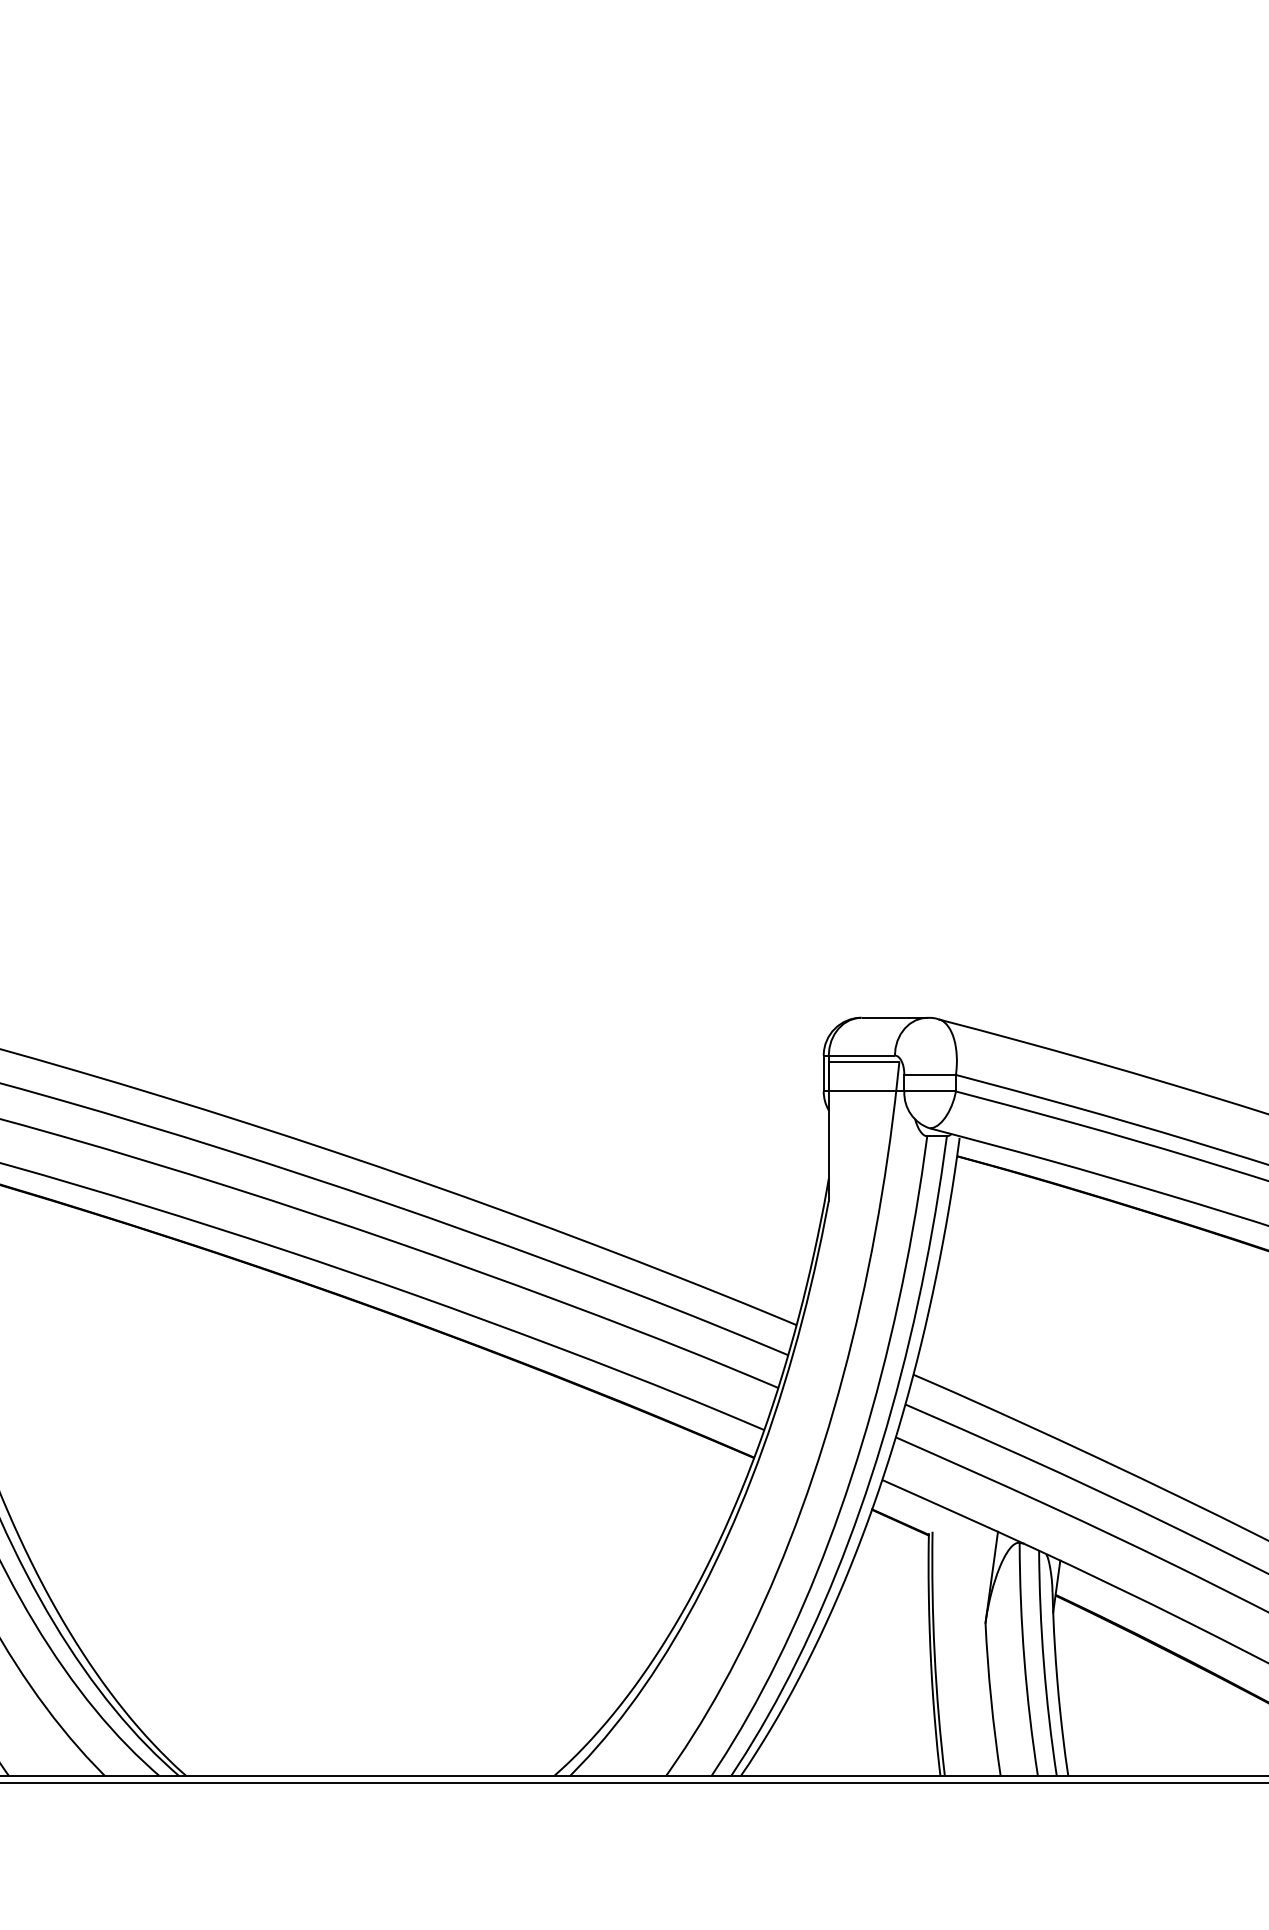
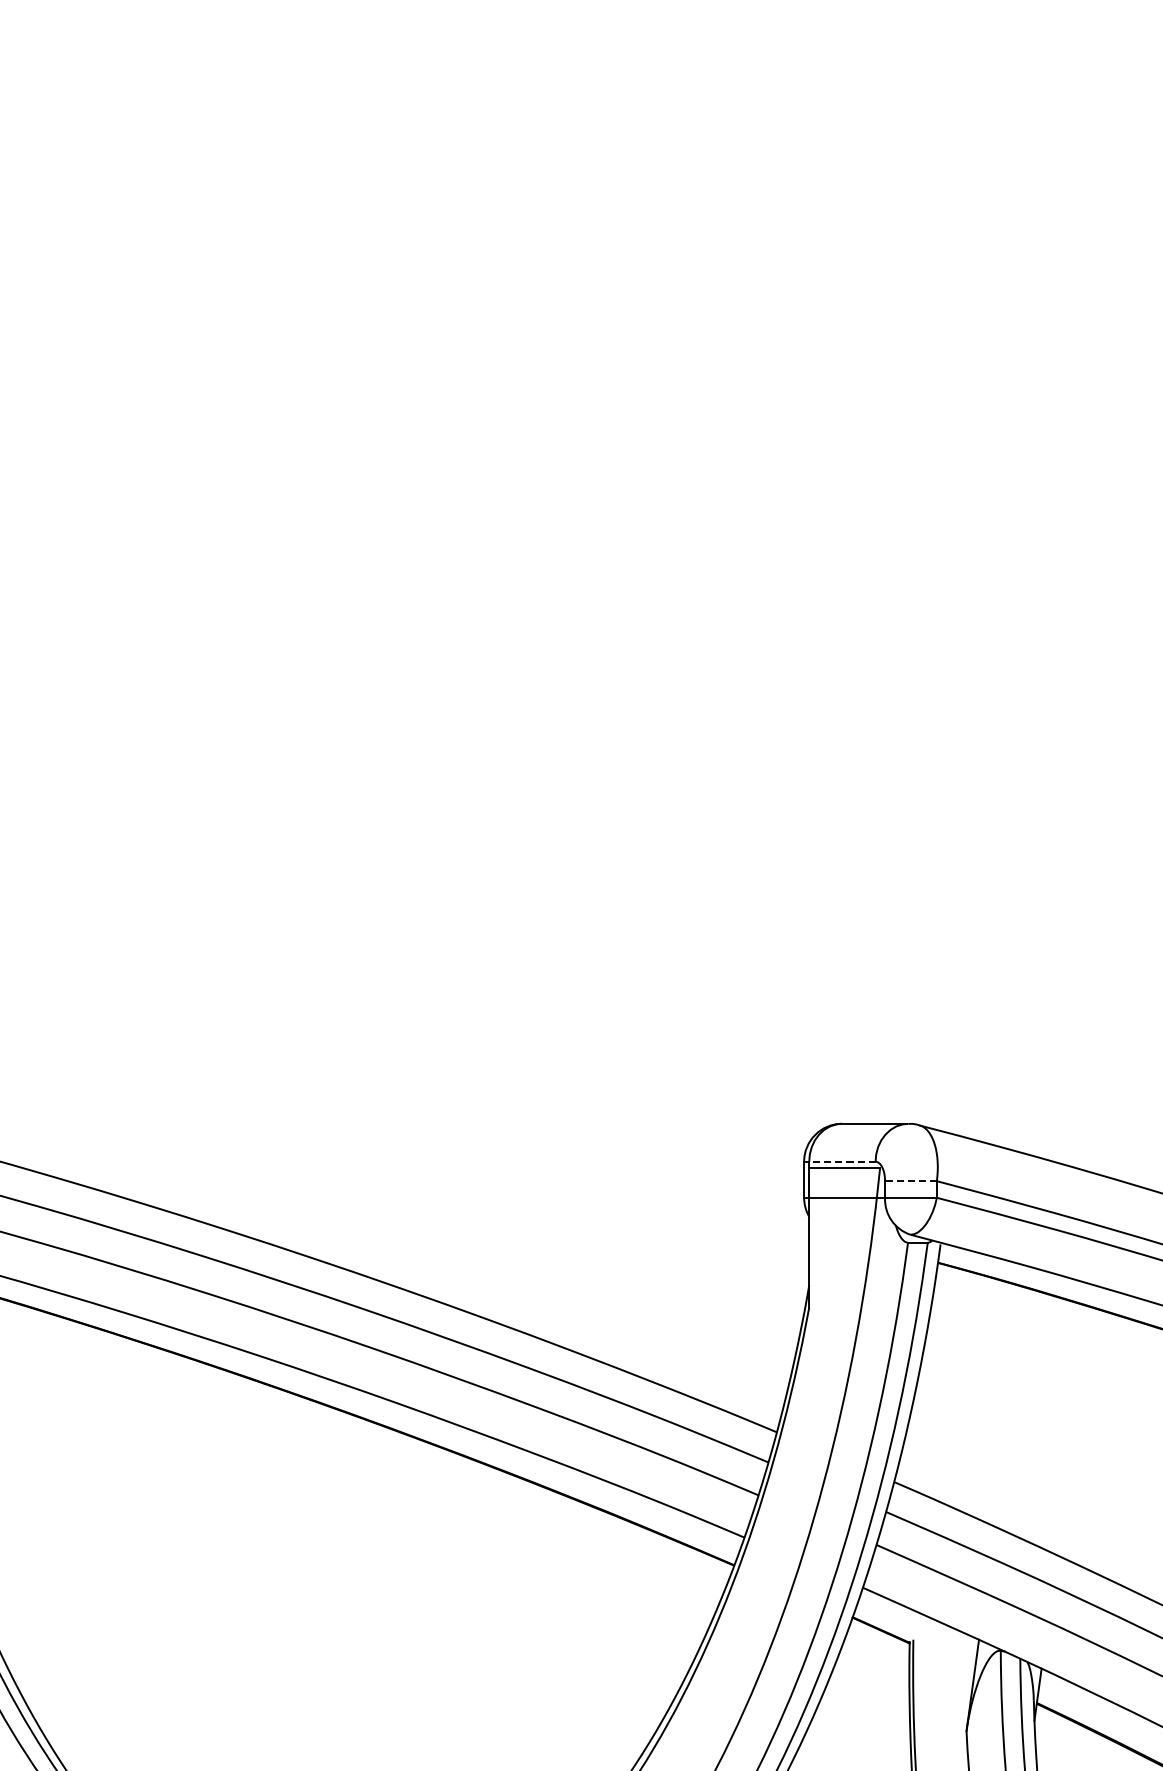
line: (861, 1055) -> (842, 1161), solid -> dashed
line: (930, 1074) -> (911, 1180), solid -> dashed

